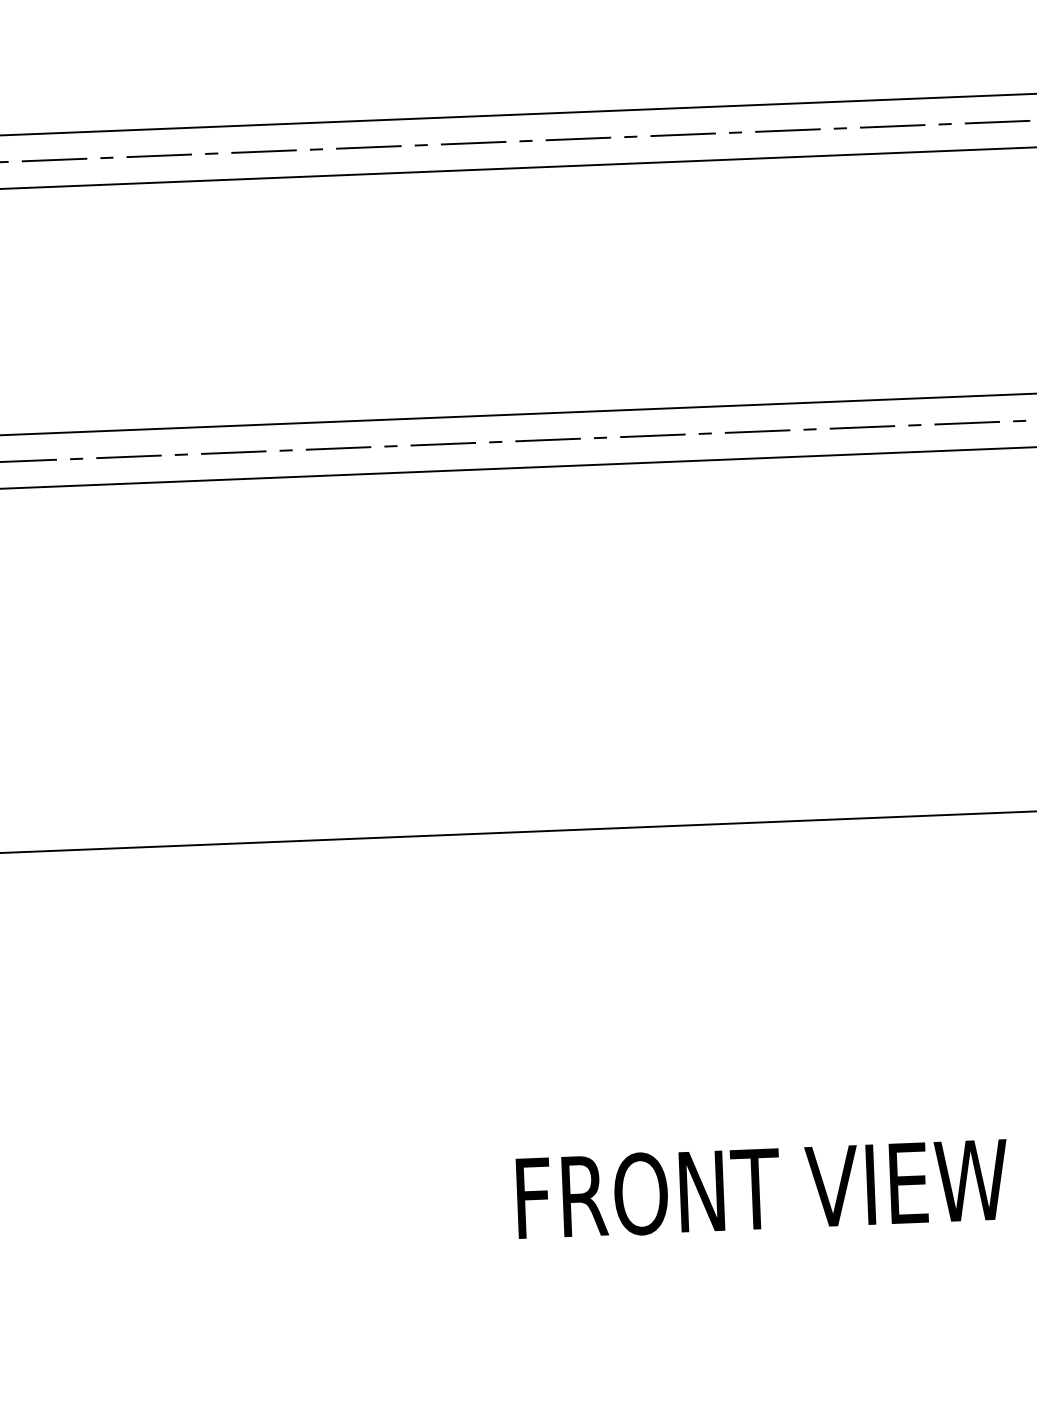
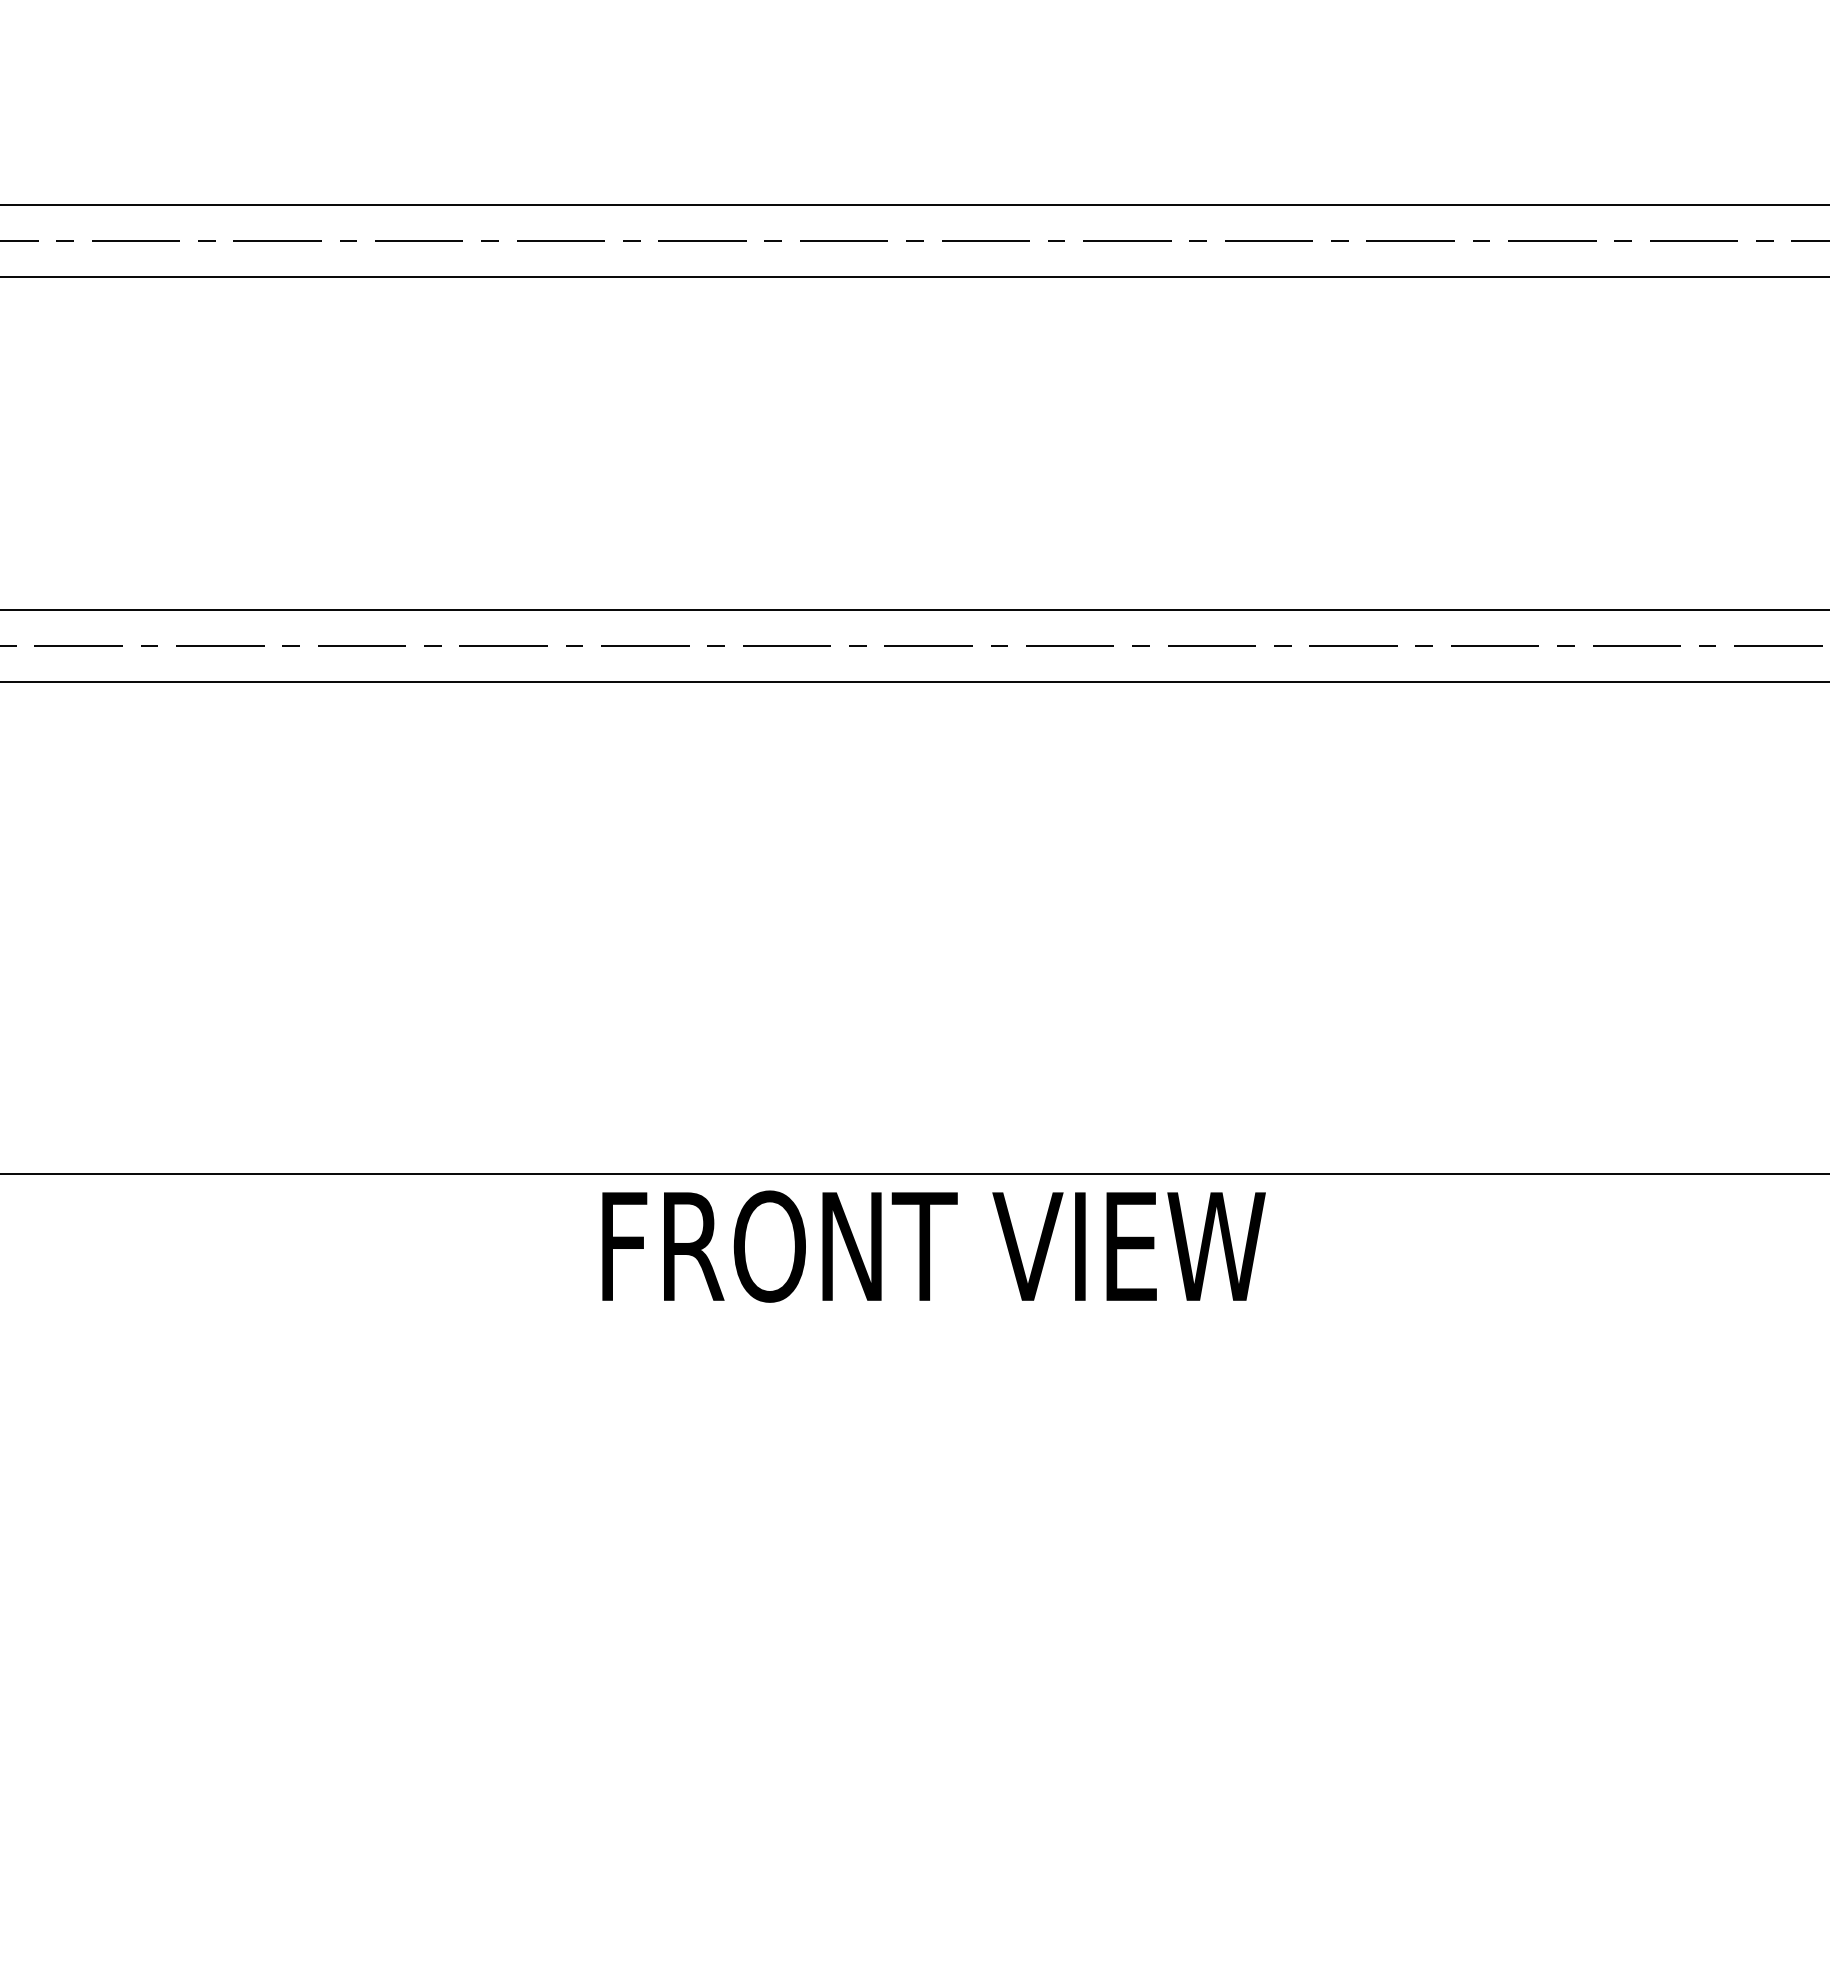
text: (762, 1189) -> (933, 1246), moved

